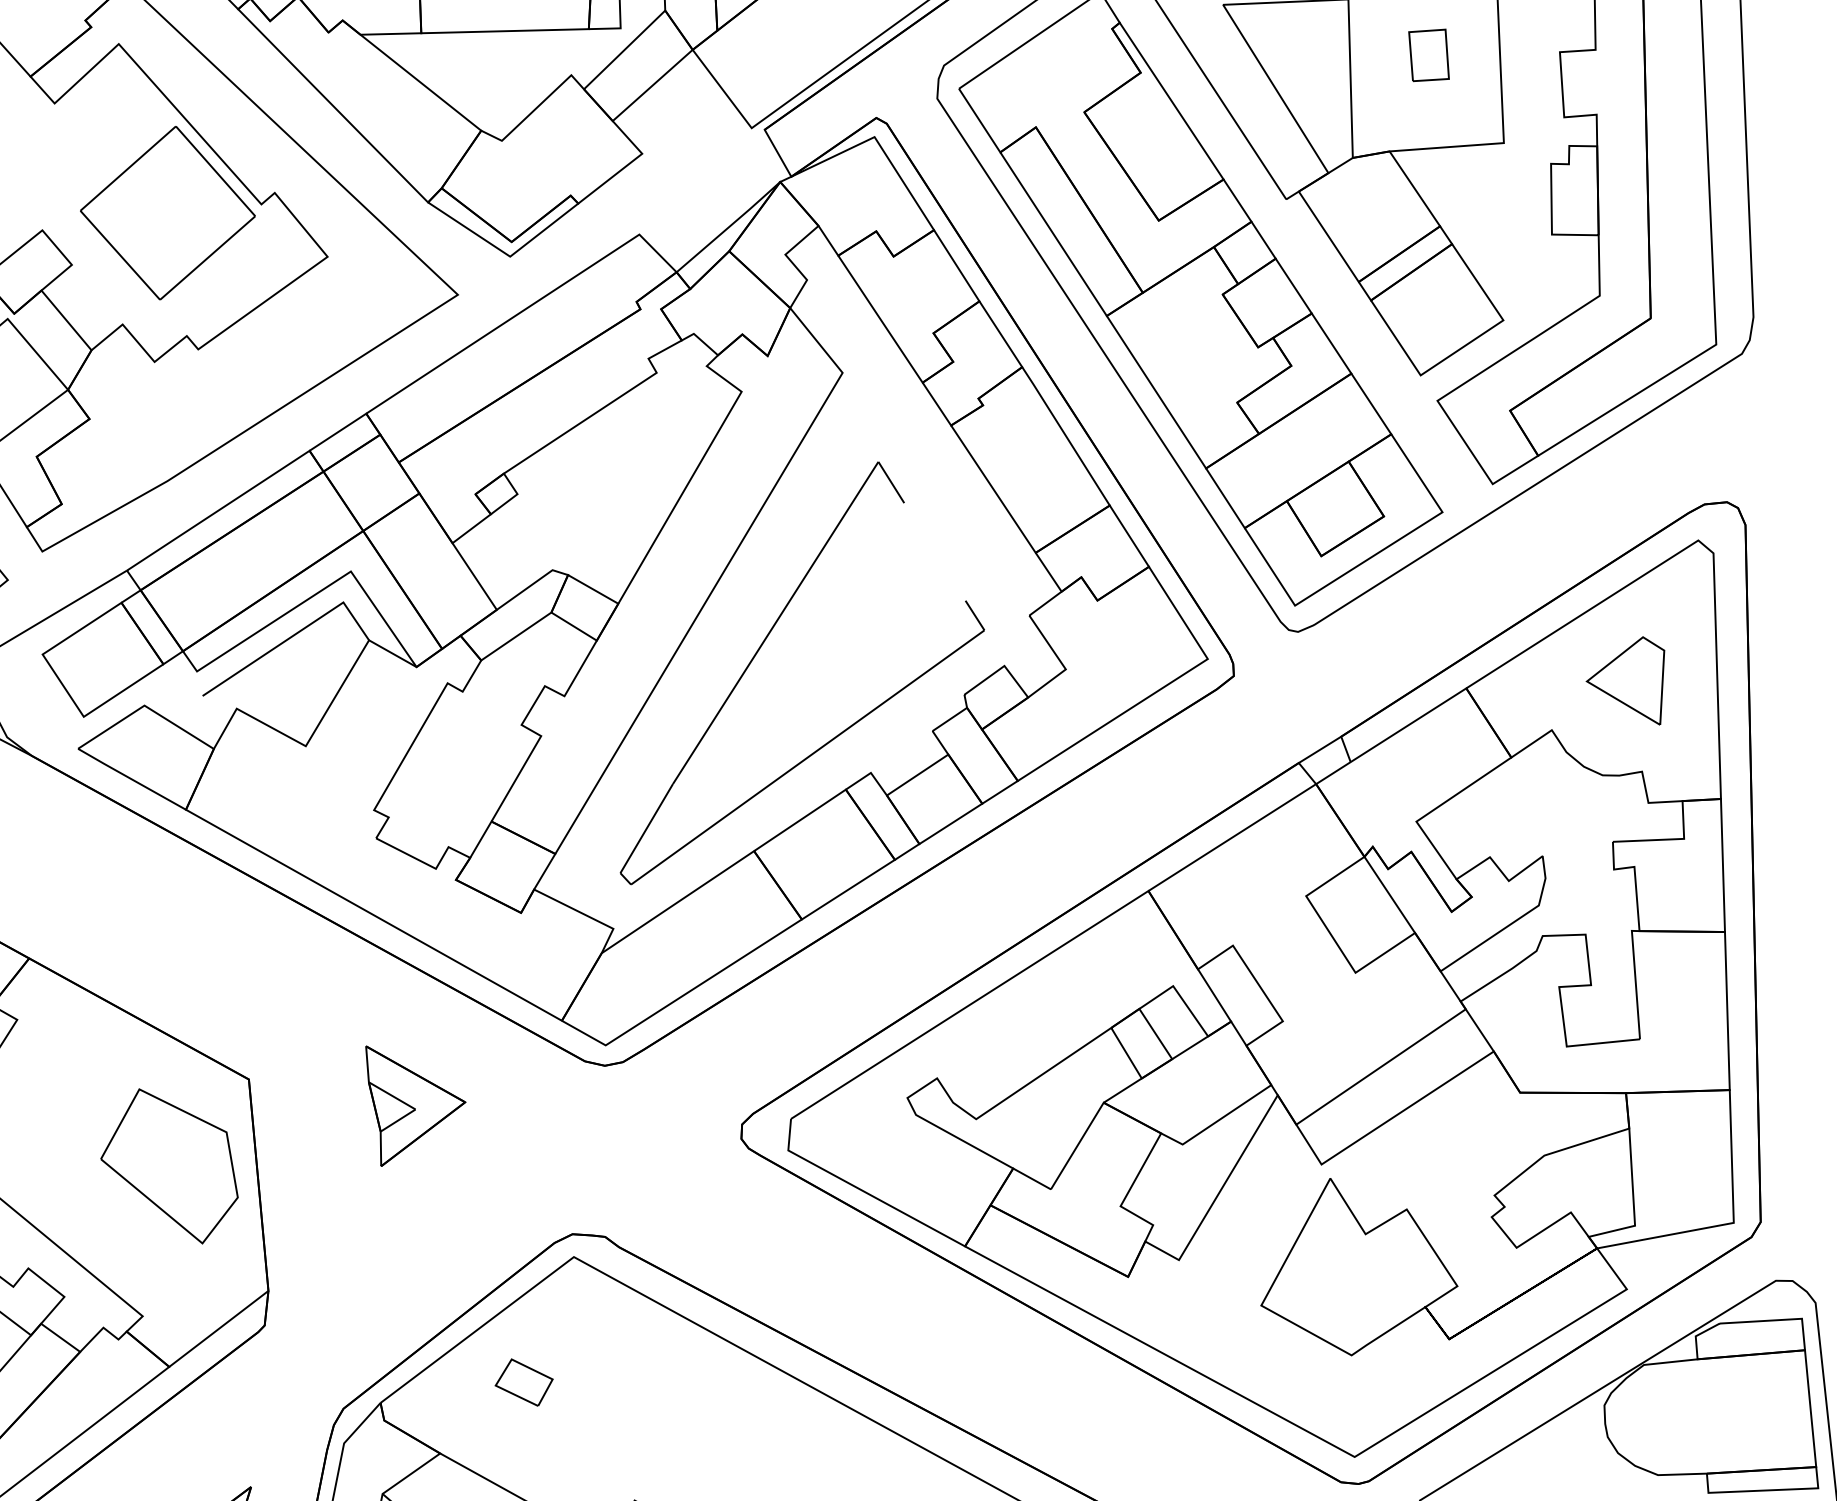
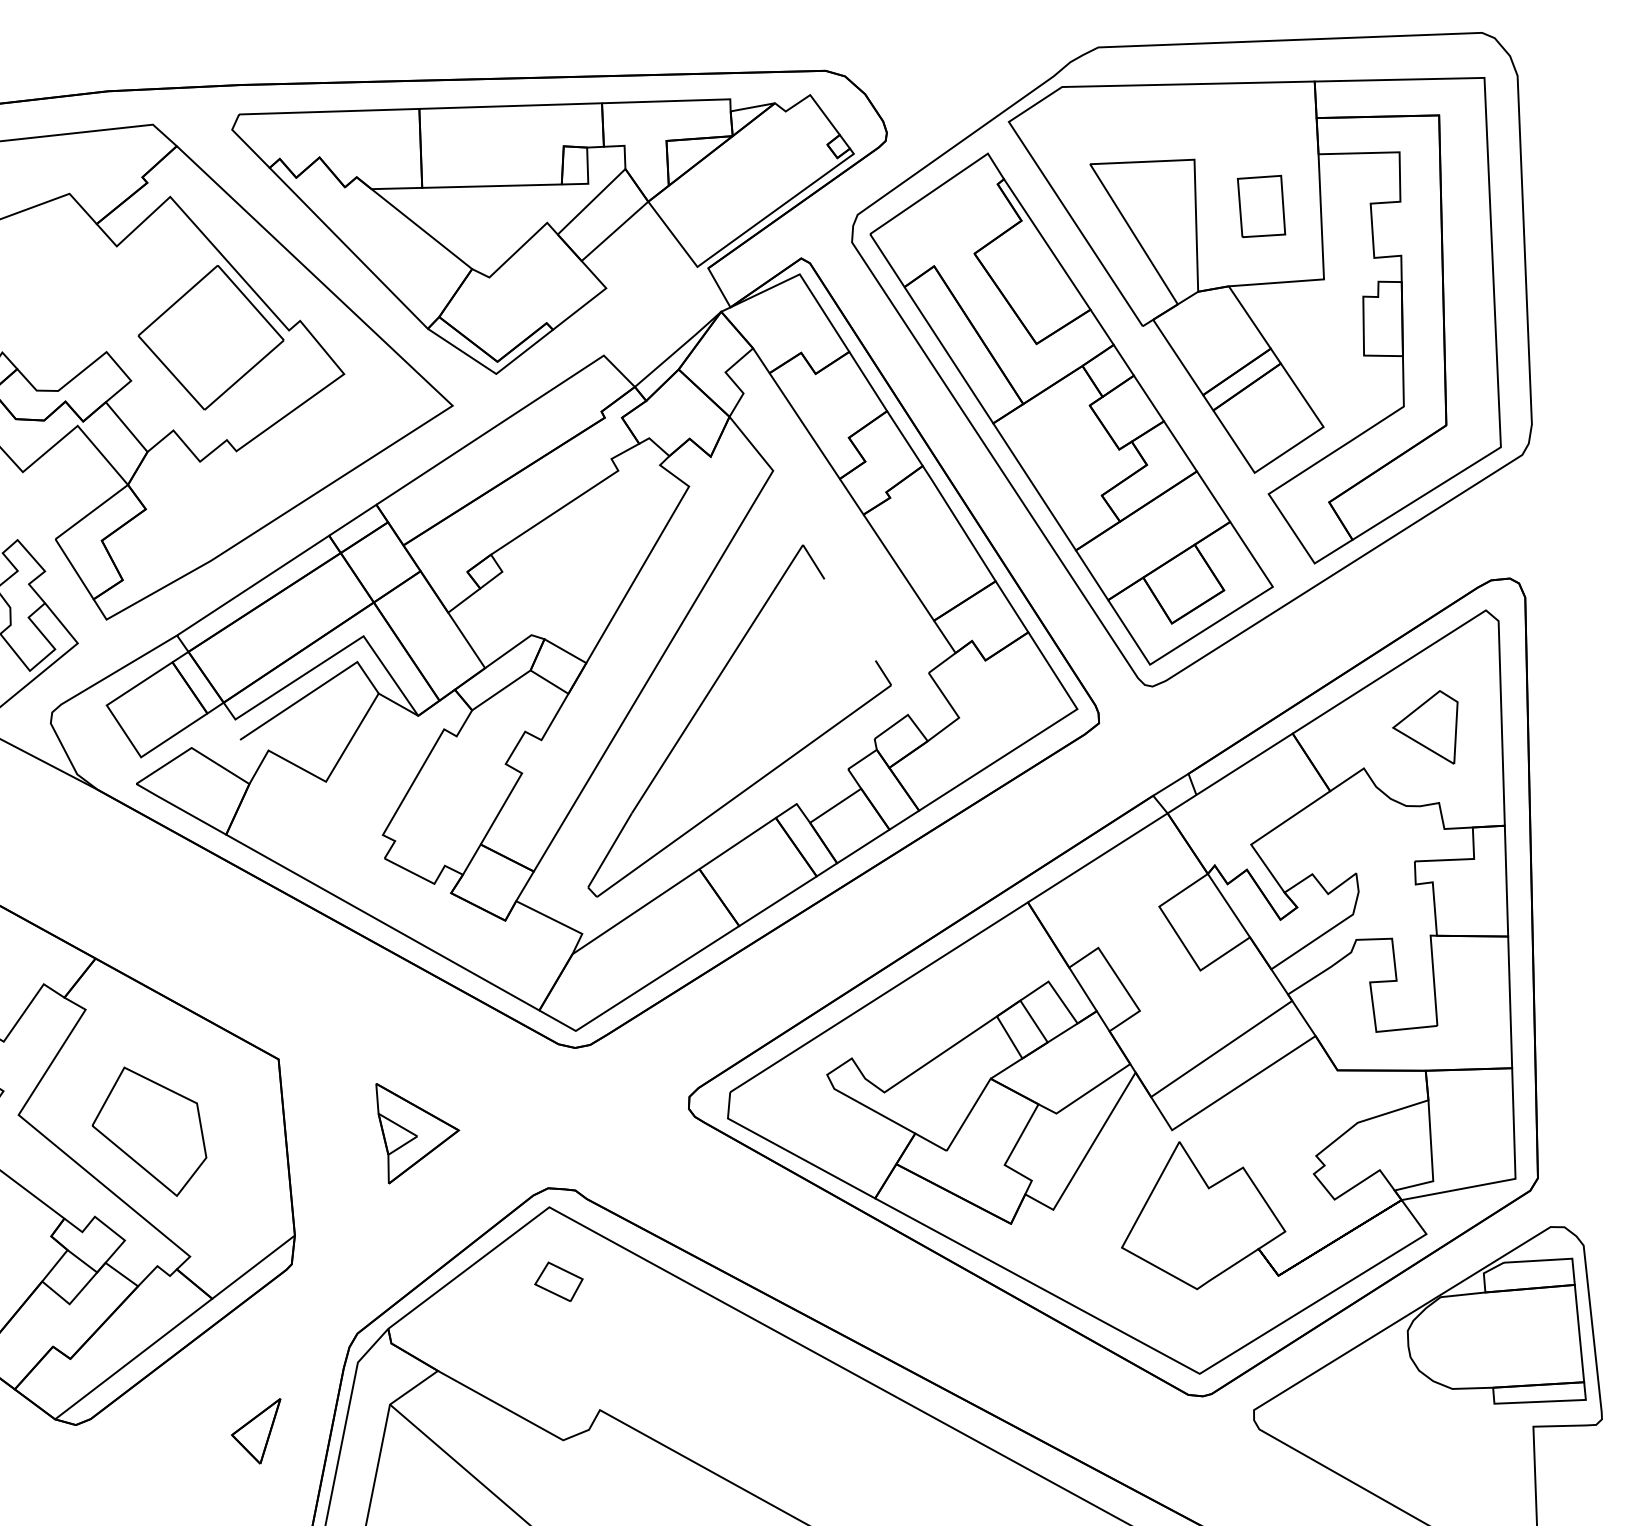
part: (1428, 54) -> (1261, 205), size x1.43
part: (415, 1106) -> (417, 1133), moved
part: (169, 1166) -> (149, 1131), moved
part: (523, 1382) -> (558, 1281), moved

